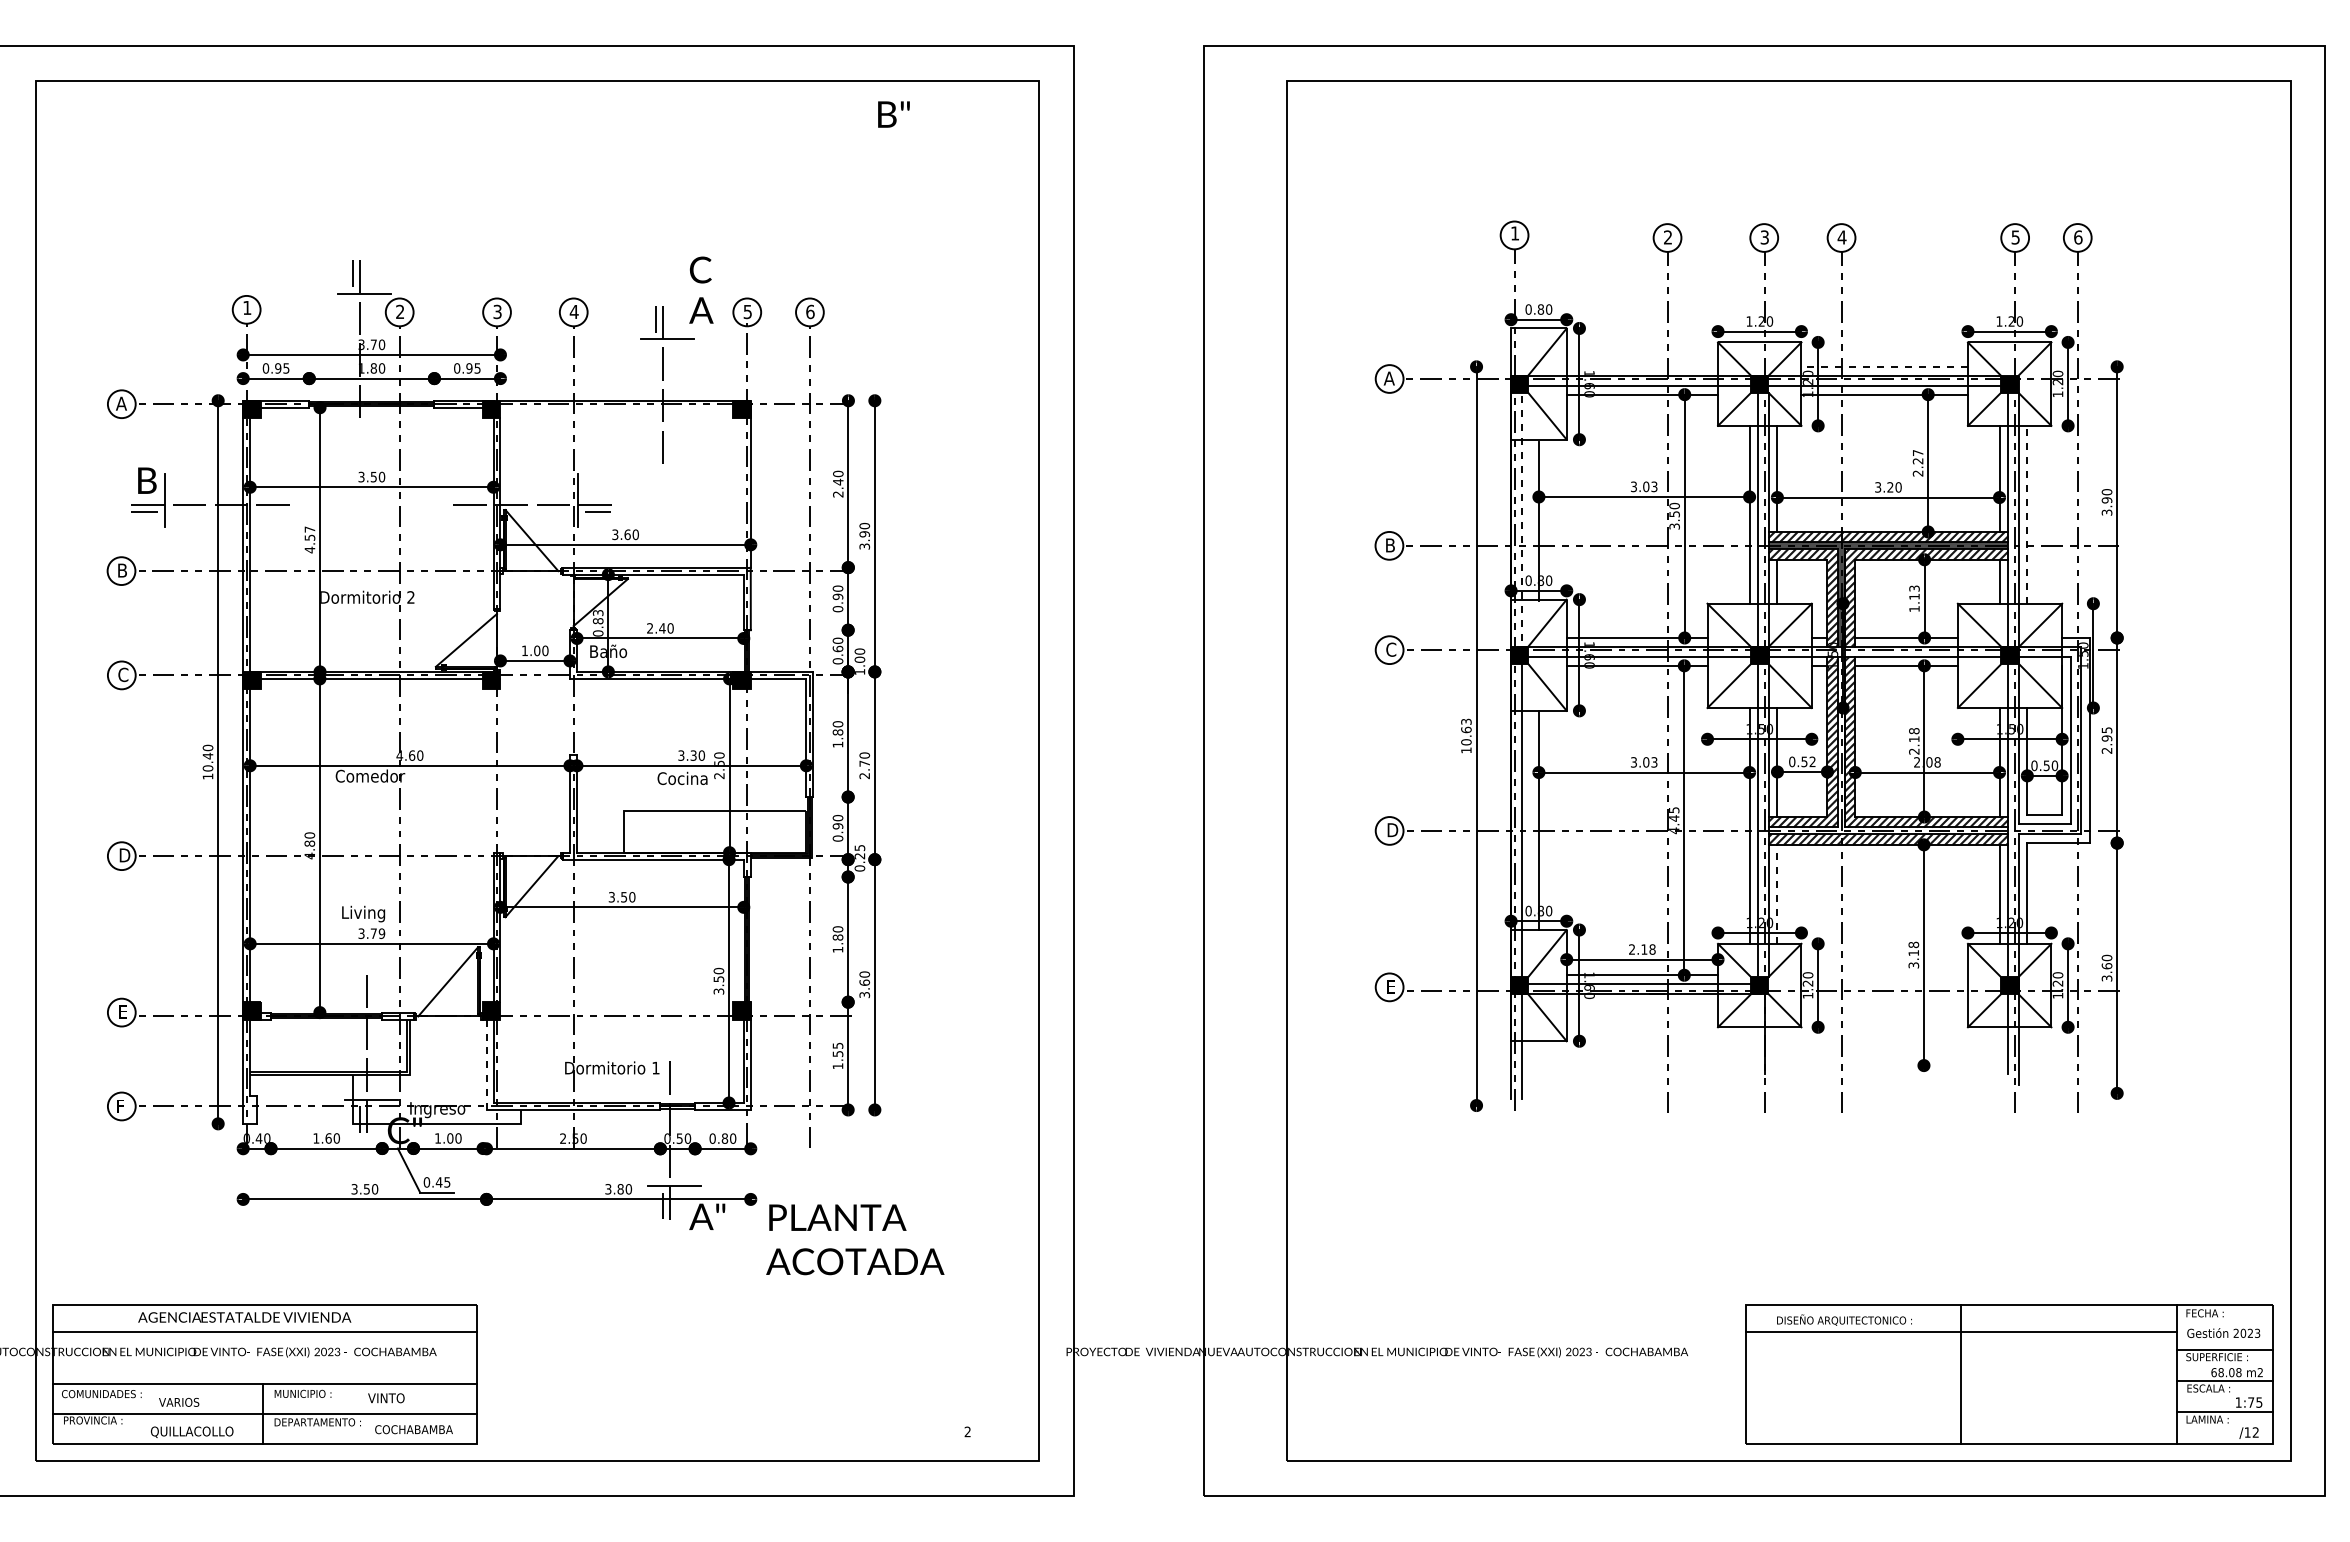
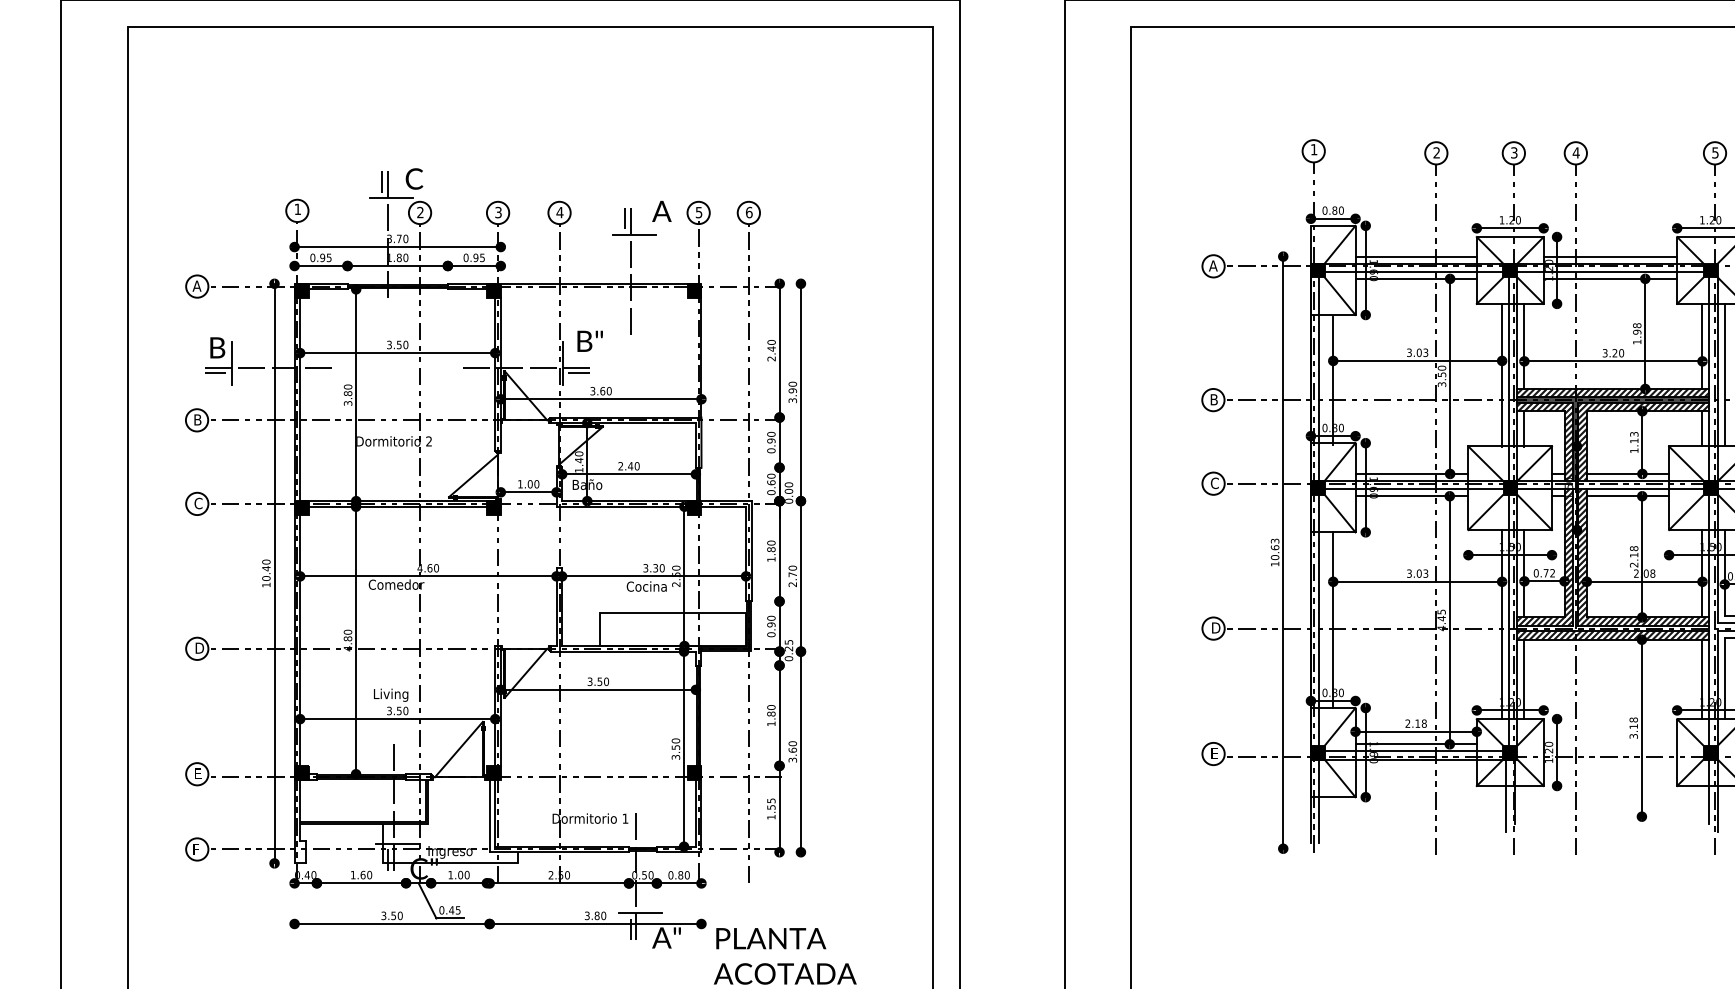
text: (893, 114) -> (589, 341), moved
text: (700, 269) -> (414, 178), moved
line: (1642, 366) -> (1416, 256), added
line: (1884, 366) -> (1610, 256), dashed -> solid
text: (1917, 462) -> (1636, 333), 2.27 -> 1.98
line: (2027, 514) -> (1724, 374), dashed -> solid
line: (1521, 515) -> (1319, 375), dashed -> solid
text: (309, 539) -> (347, 394), 4.57 -> 3.80
text: (597, 622) -> (578, 461), 0.83 -> 1.40
text: (860, 671) -> (789, 500), 1.00 -> 0.00
text: (1804, 761) -> (1546, 572), 0.52 -> 0.72
line: (1777, 894) -> (1524, 679), dashed -> solid
text: (377, 933) -> (402, 710), 3.79 -> 3.50
line: (1754, 1039) -> (1506, 795), added
line: (486, 1065) -> (489, 816), dashed -> solid

